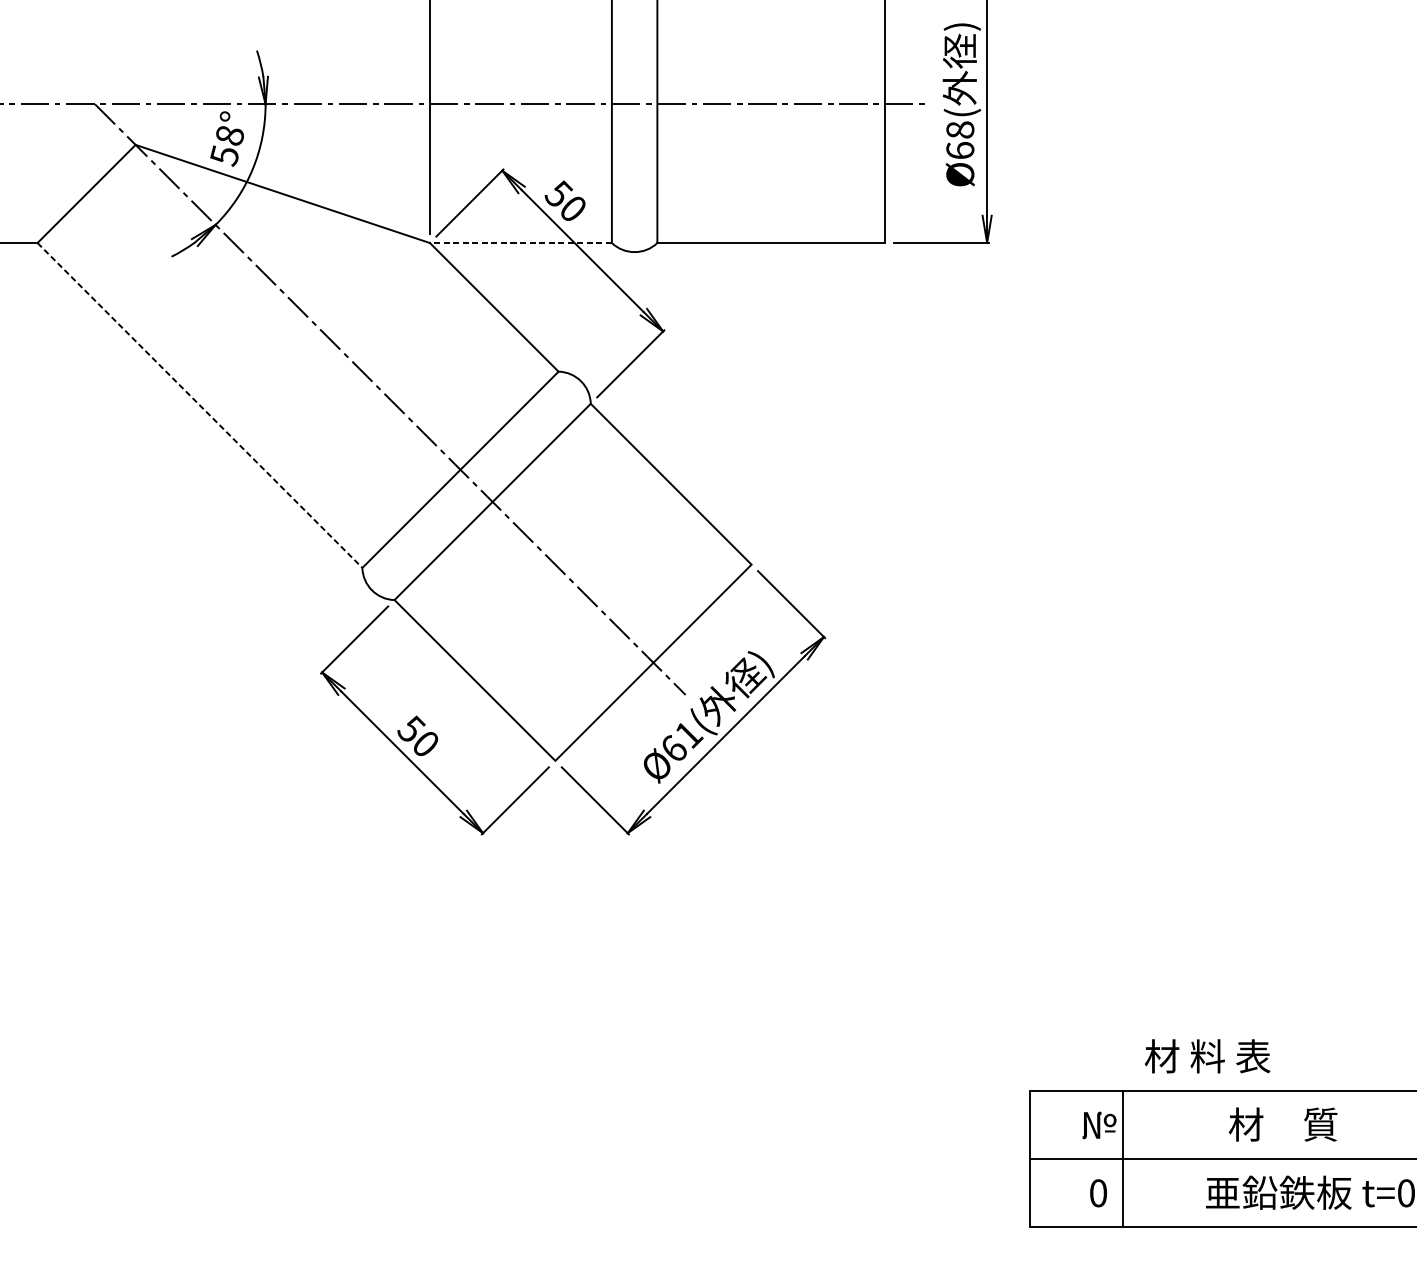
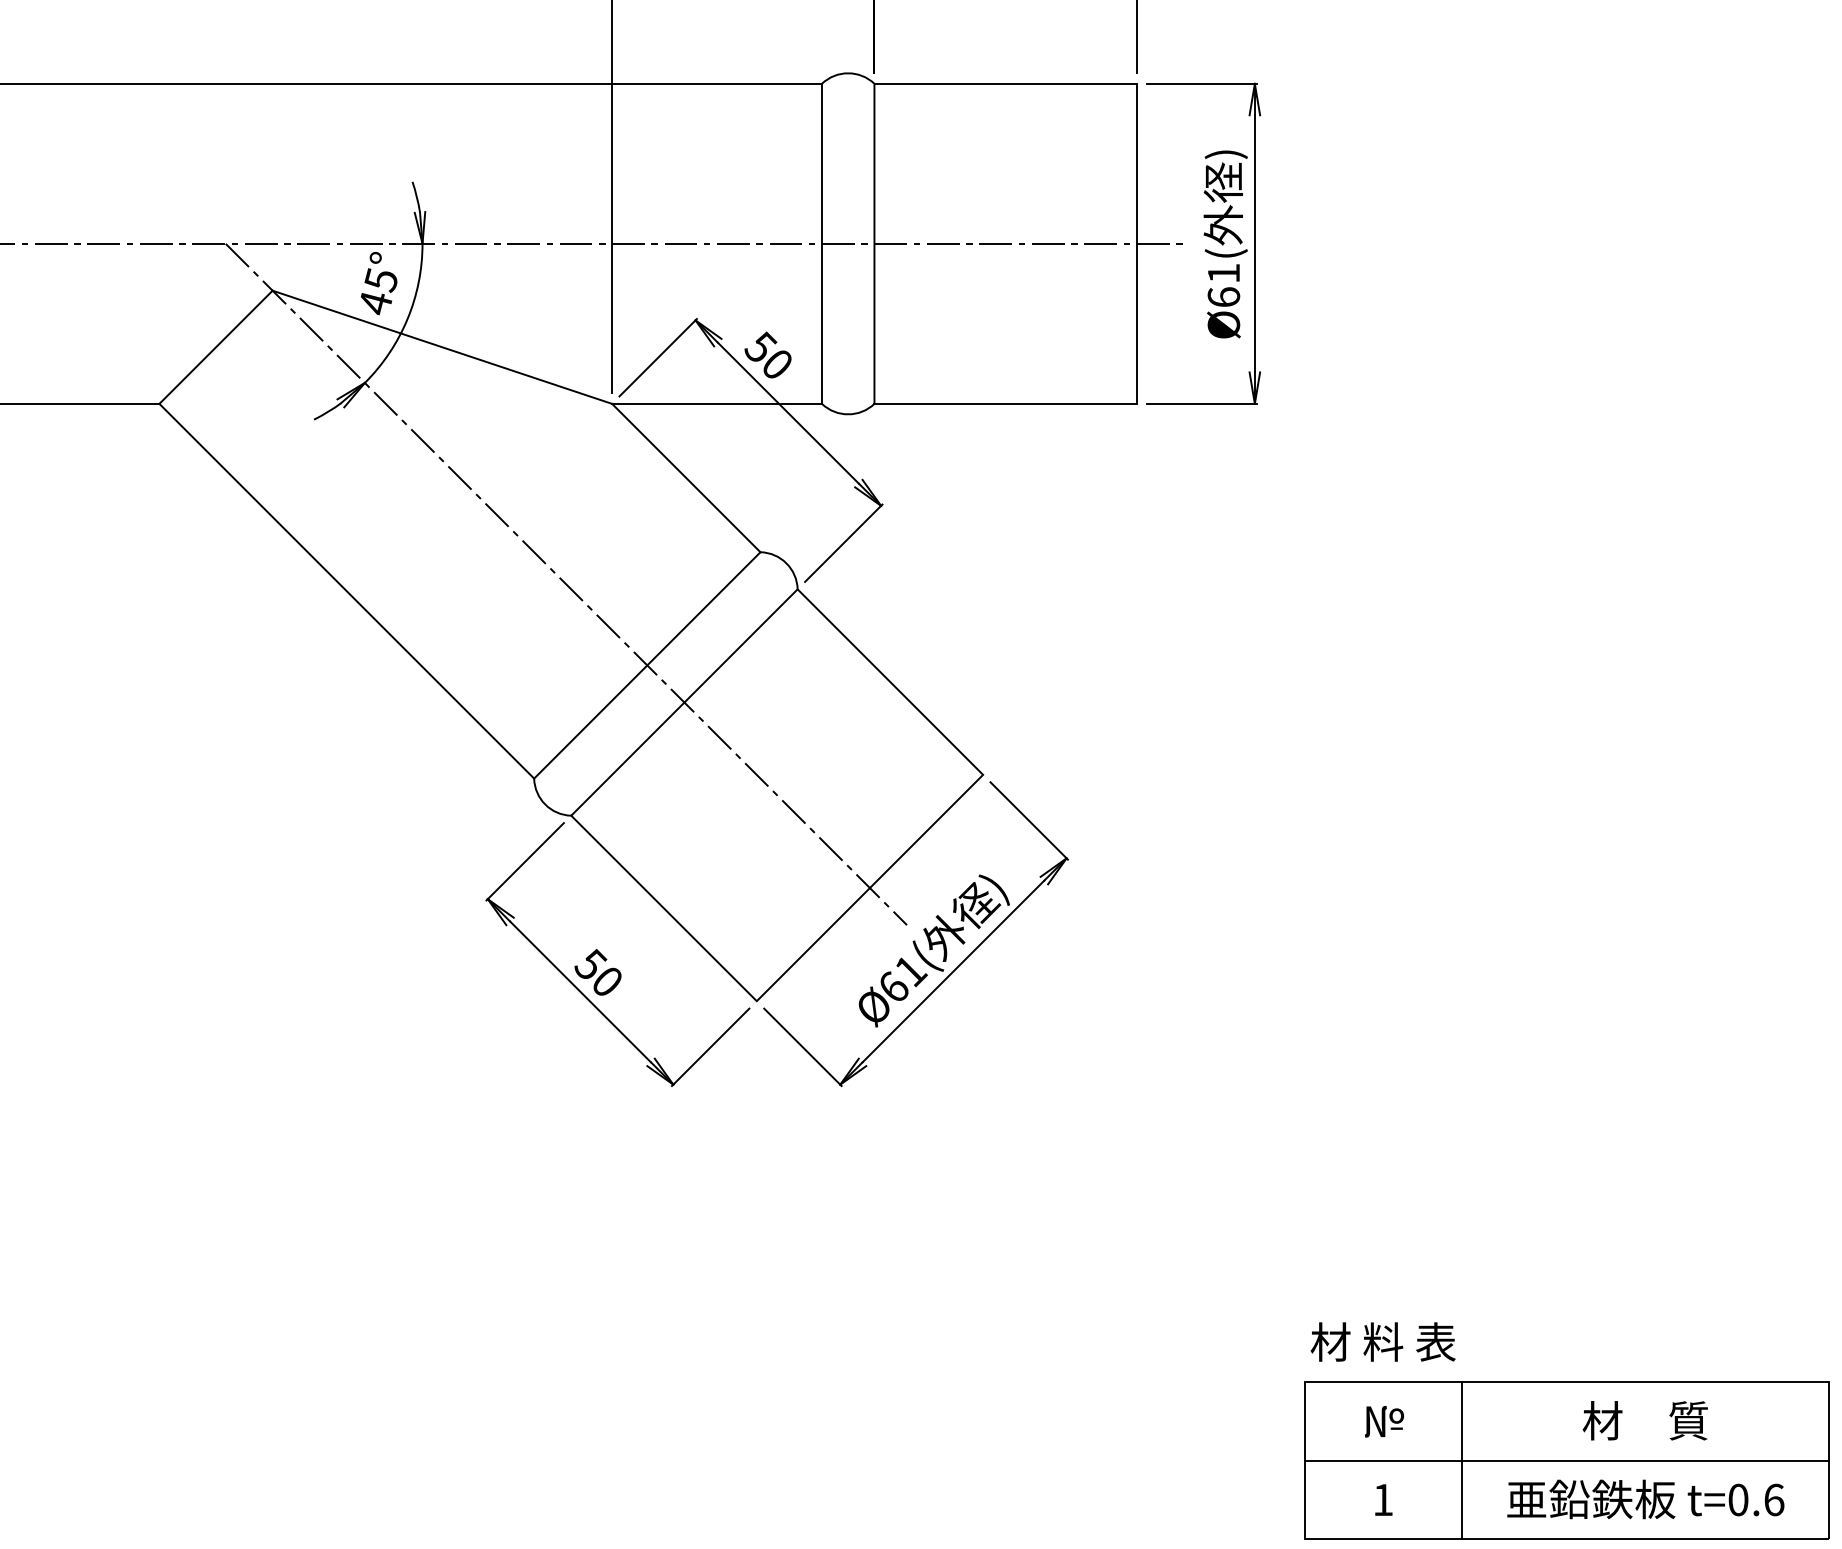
text: (959, 130) -> (1223, 273), Ø68( -> Ø61(
text: (226, 146) -> (377, 292), 58° -> 45°
line: (521, 242) -> (717, 403), dashed -> solid
line: (199, 405) -> (346, 591), dashed -> solid
text: (1207, 1055) -> (1382, 1341), moved
text: (1282, 1124) -> (1644, 1420), moved
line: (1123, 1159) -> (1462, 1460), moved
text: (1098, 1192) -> (1383, 1499), 0 -> 1

